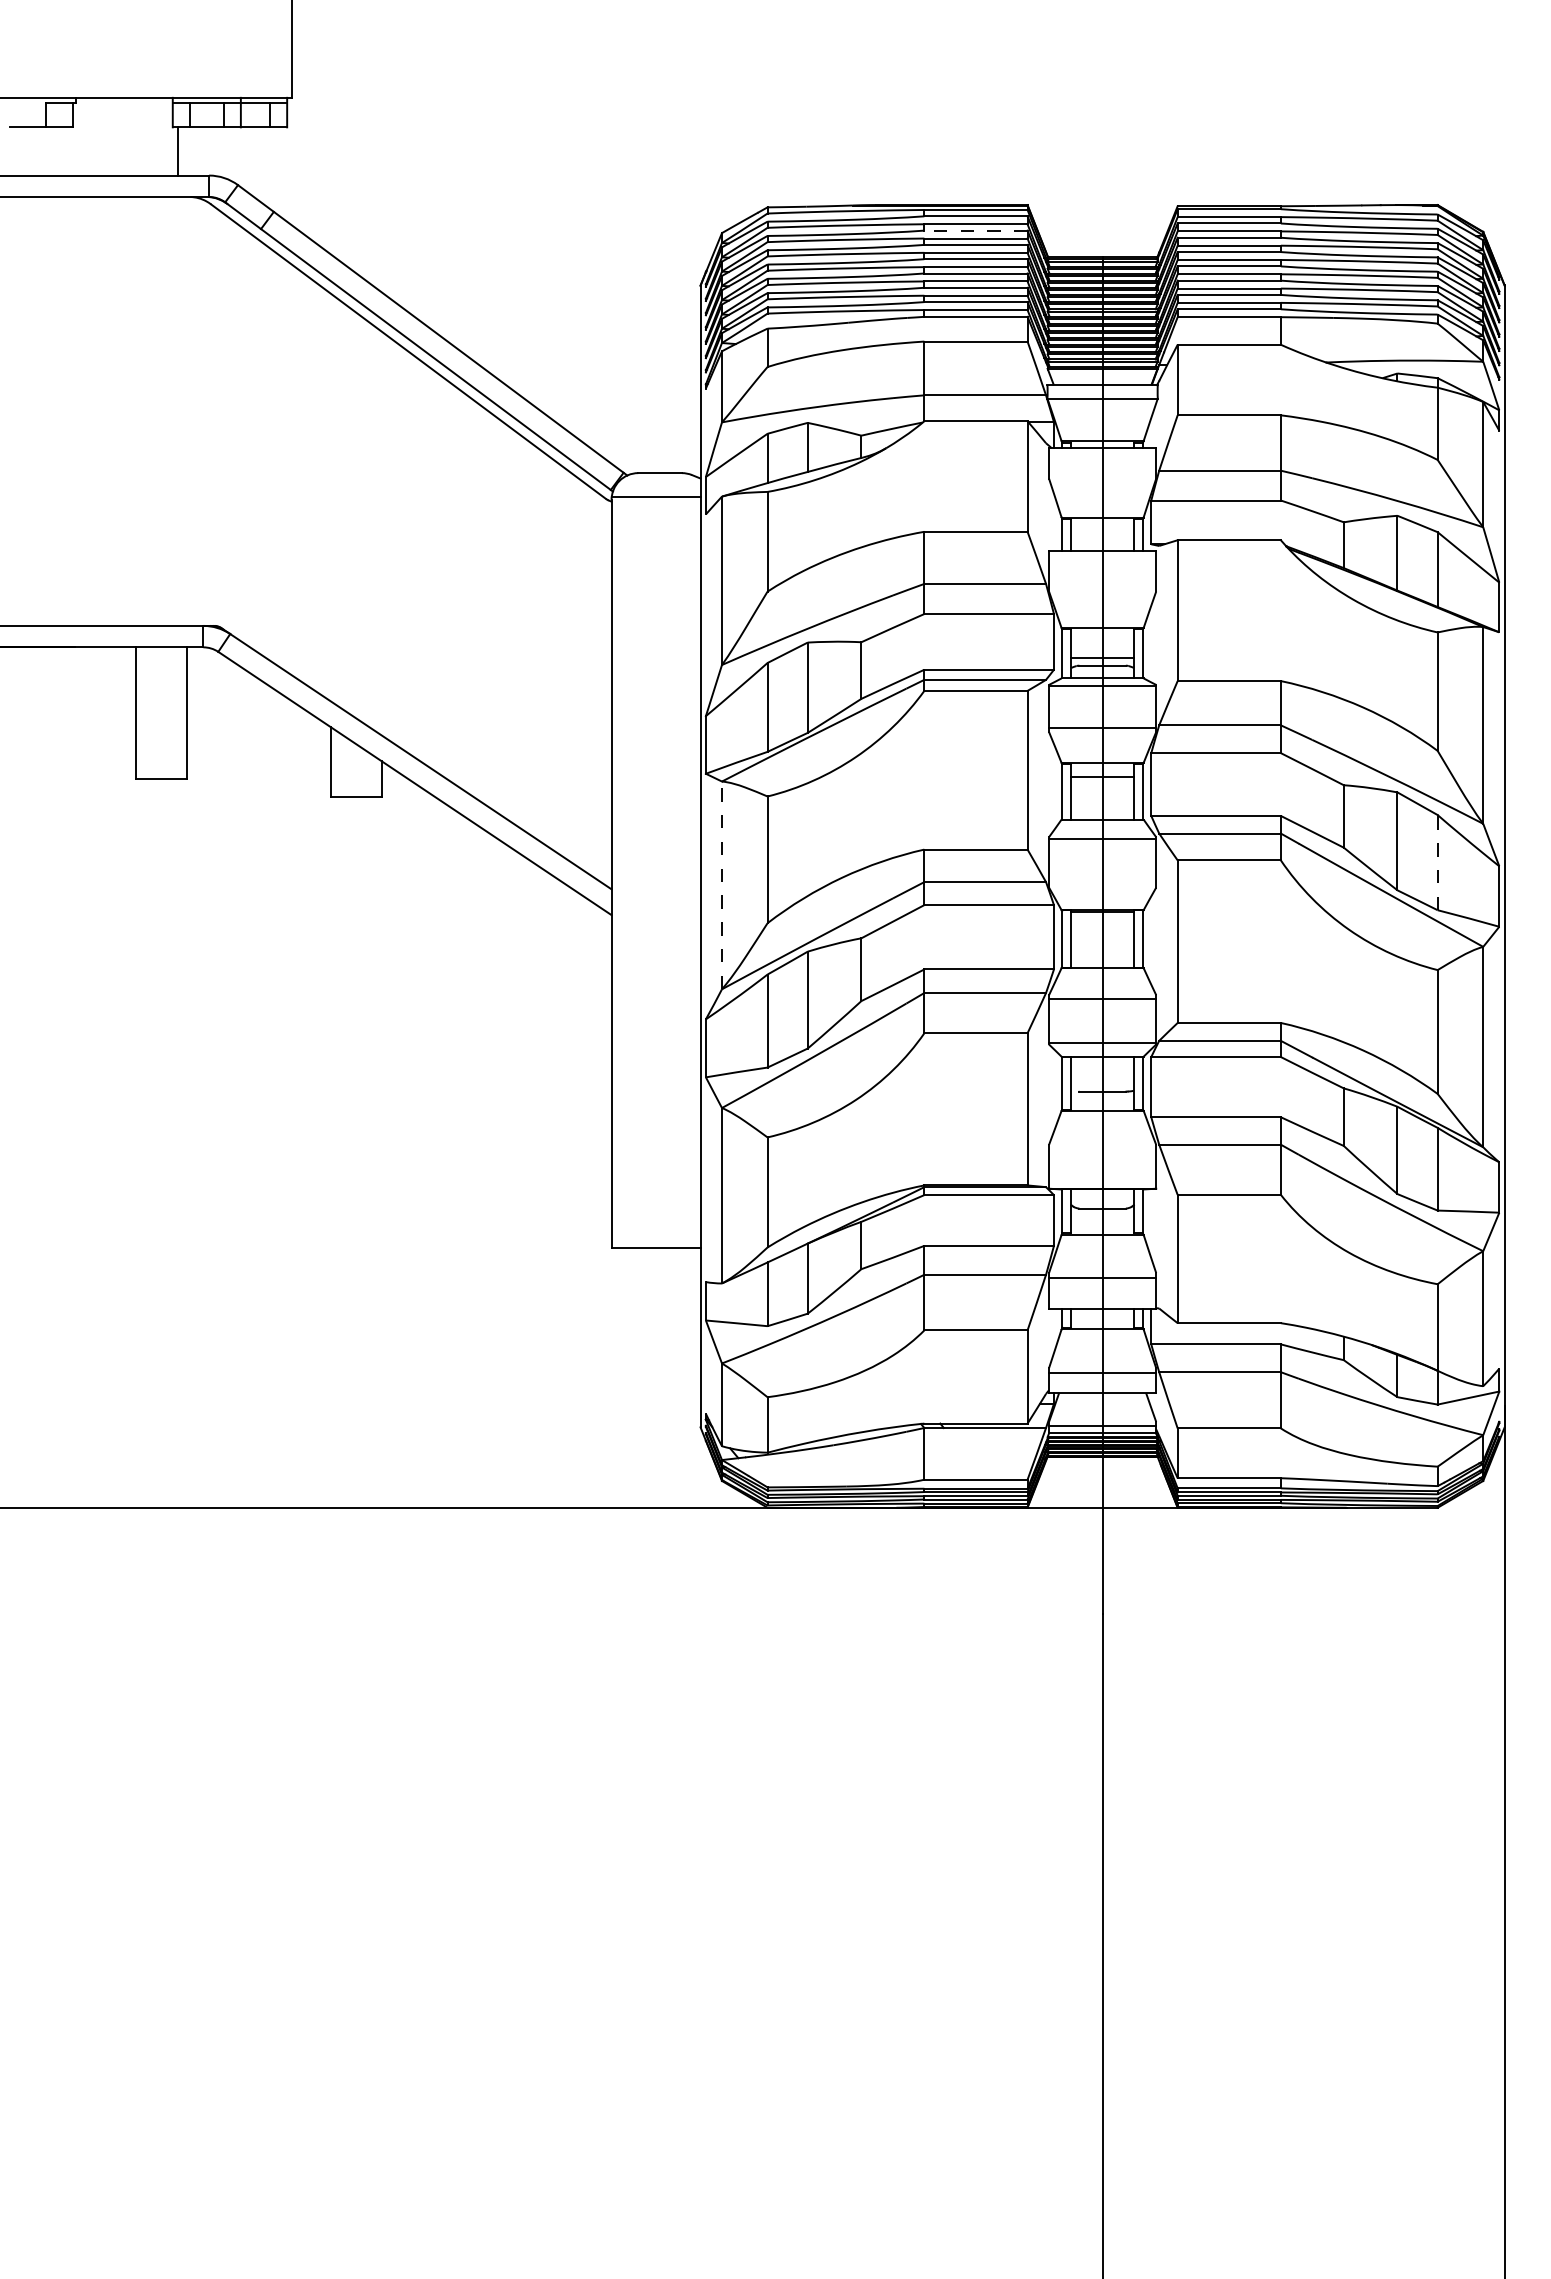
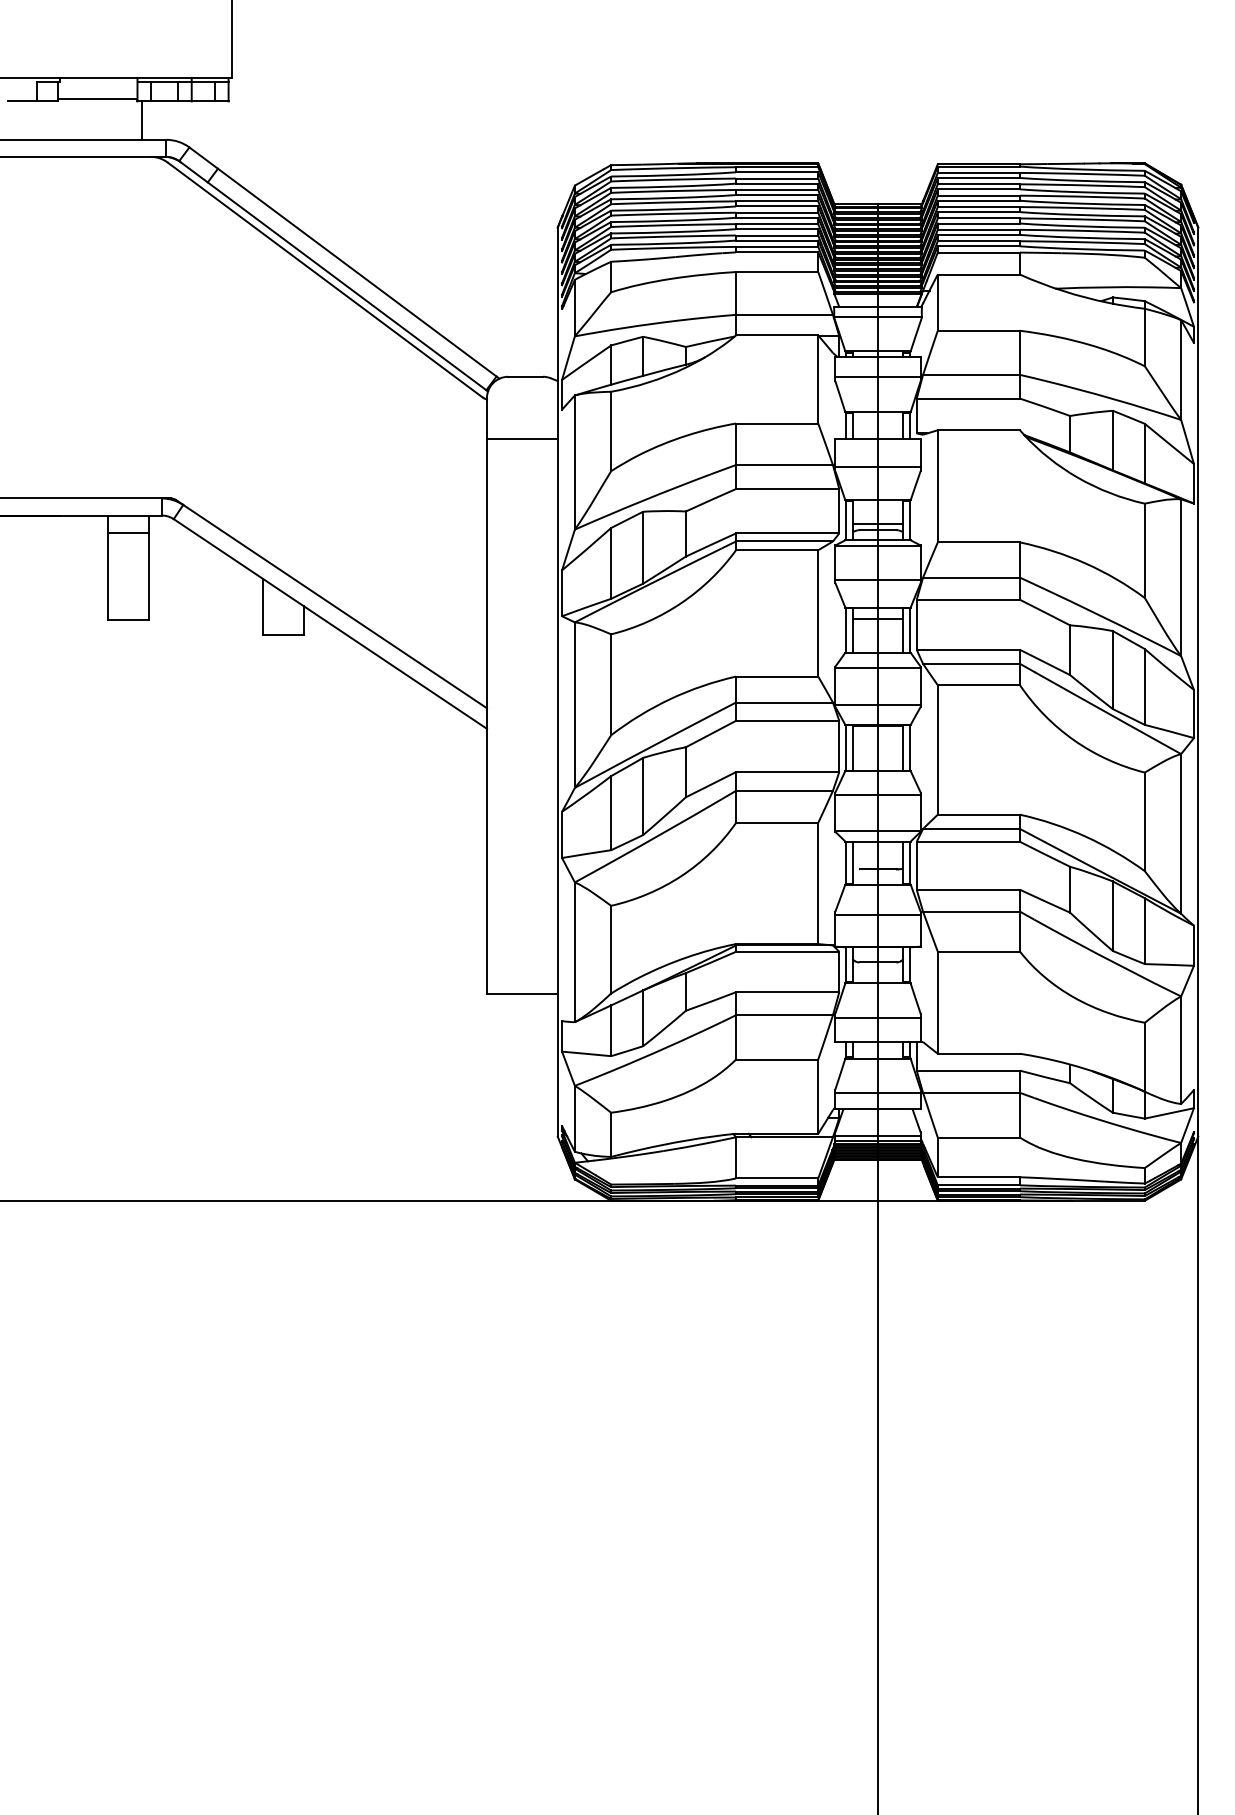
line: (122, 124) -> (97, 99), added
line: (975, 230) -> (776, 183), dashed -> solid
line: (1102, 473) -> (877, 377), added
line: (655, 496) -> (521, 438), moved
line: (1102, 586) -> (877, 467), added
line: (161, 668) -> (128, 532), added
line: (1437, 862) -> (1144, 686), dashed -> solid
line: (1102, 884) -> (877, 704), added
line: (722, 885) -> (575, 705), dashed -> solid
line: (1102, 1149) -> (877, 915), added

